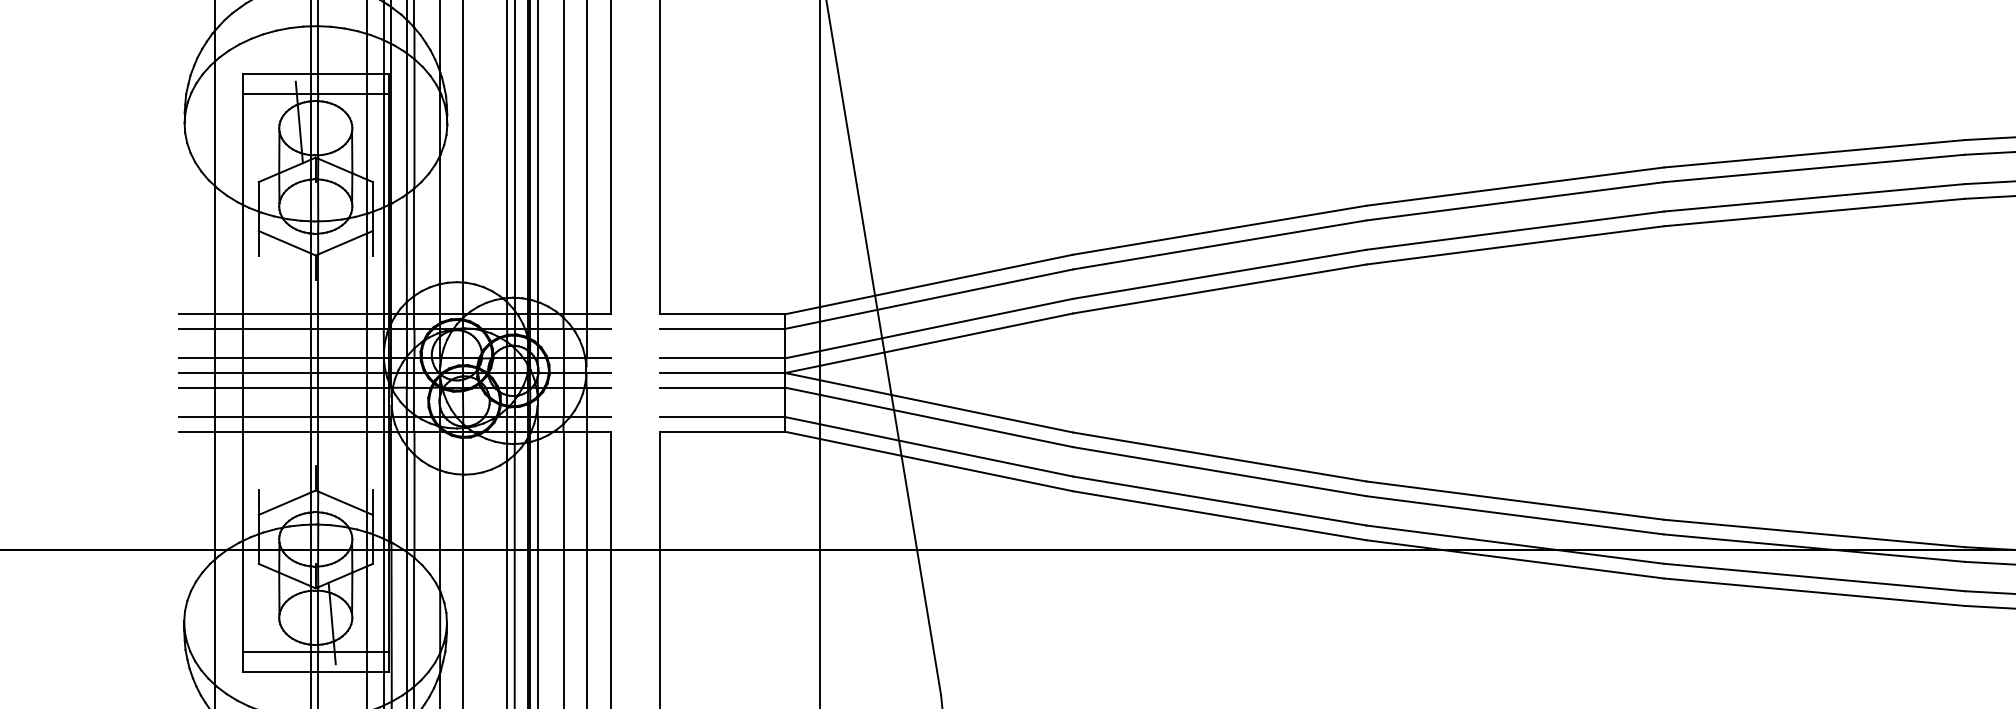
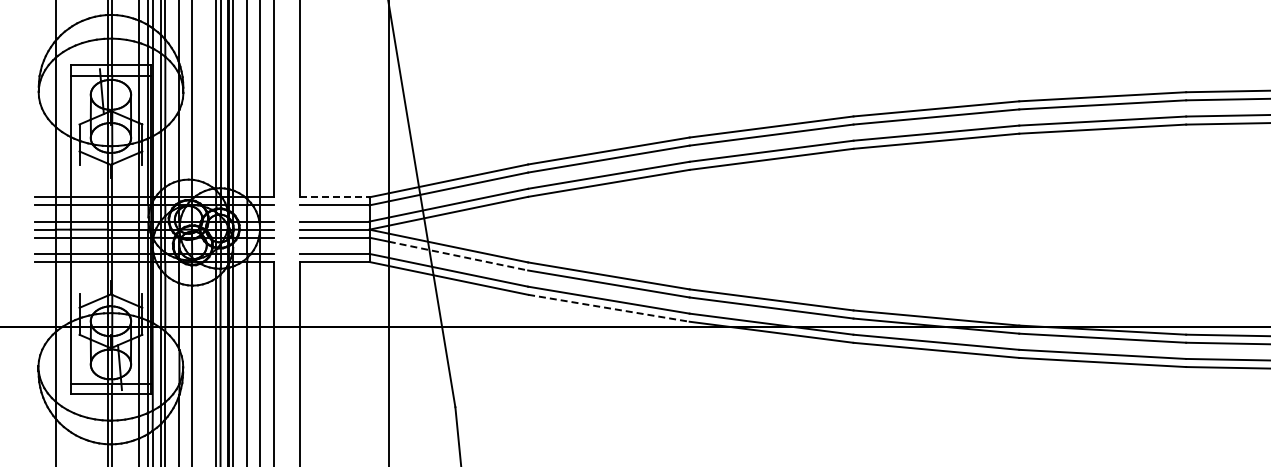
line: (721, 314) -> (334, 197), solid -> dashed
line: (946, 421) -> (458, 256), solid -> dashed
line: (1219, 516) -> (608, 308), solid -> dashed

